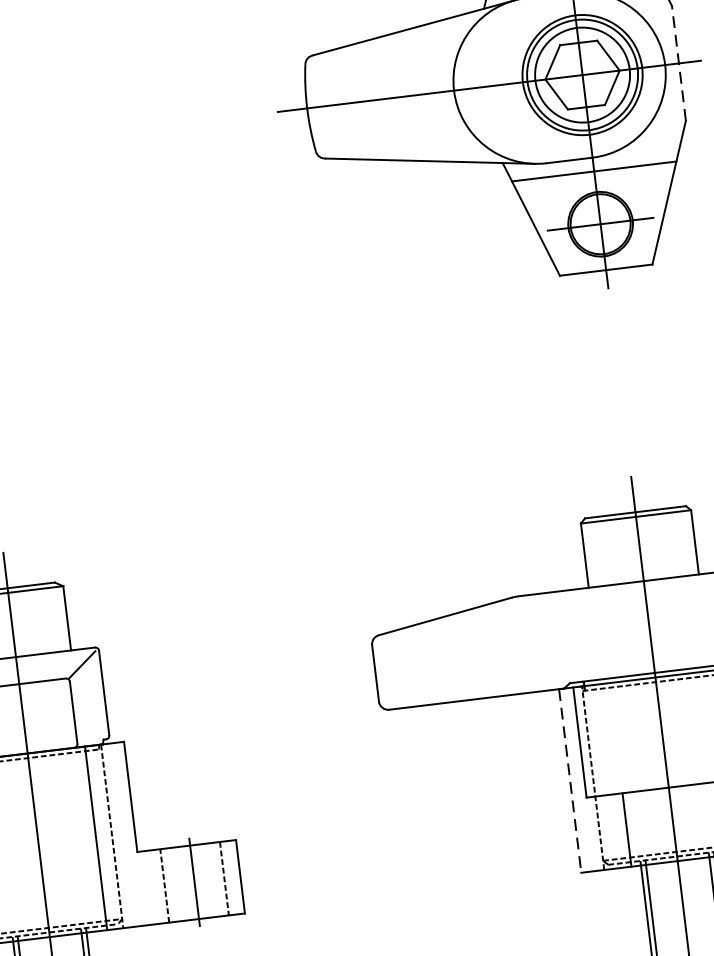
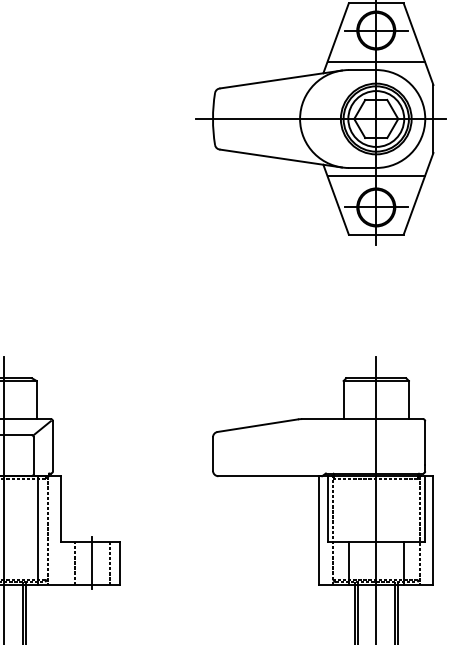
line: (678, 62) -> (433, 118), dashed -> solid
line: (571, 782) -> (319, 531), dashed -> solid

